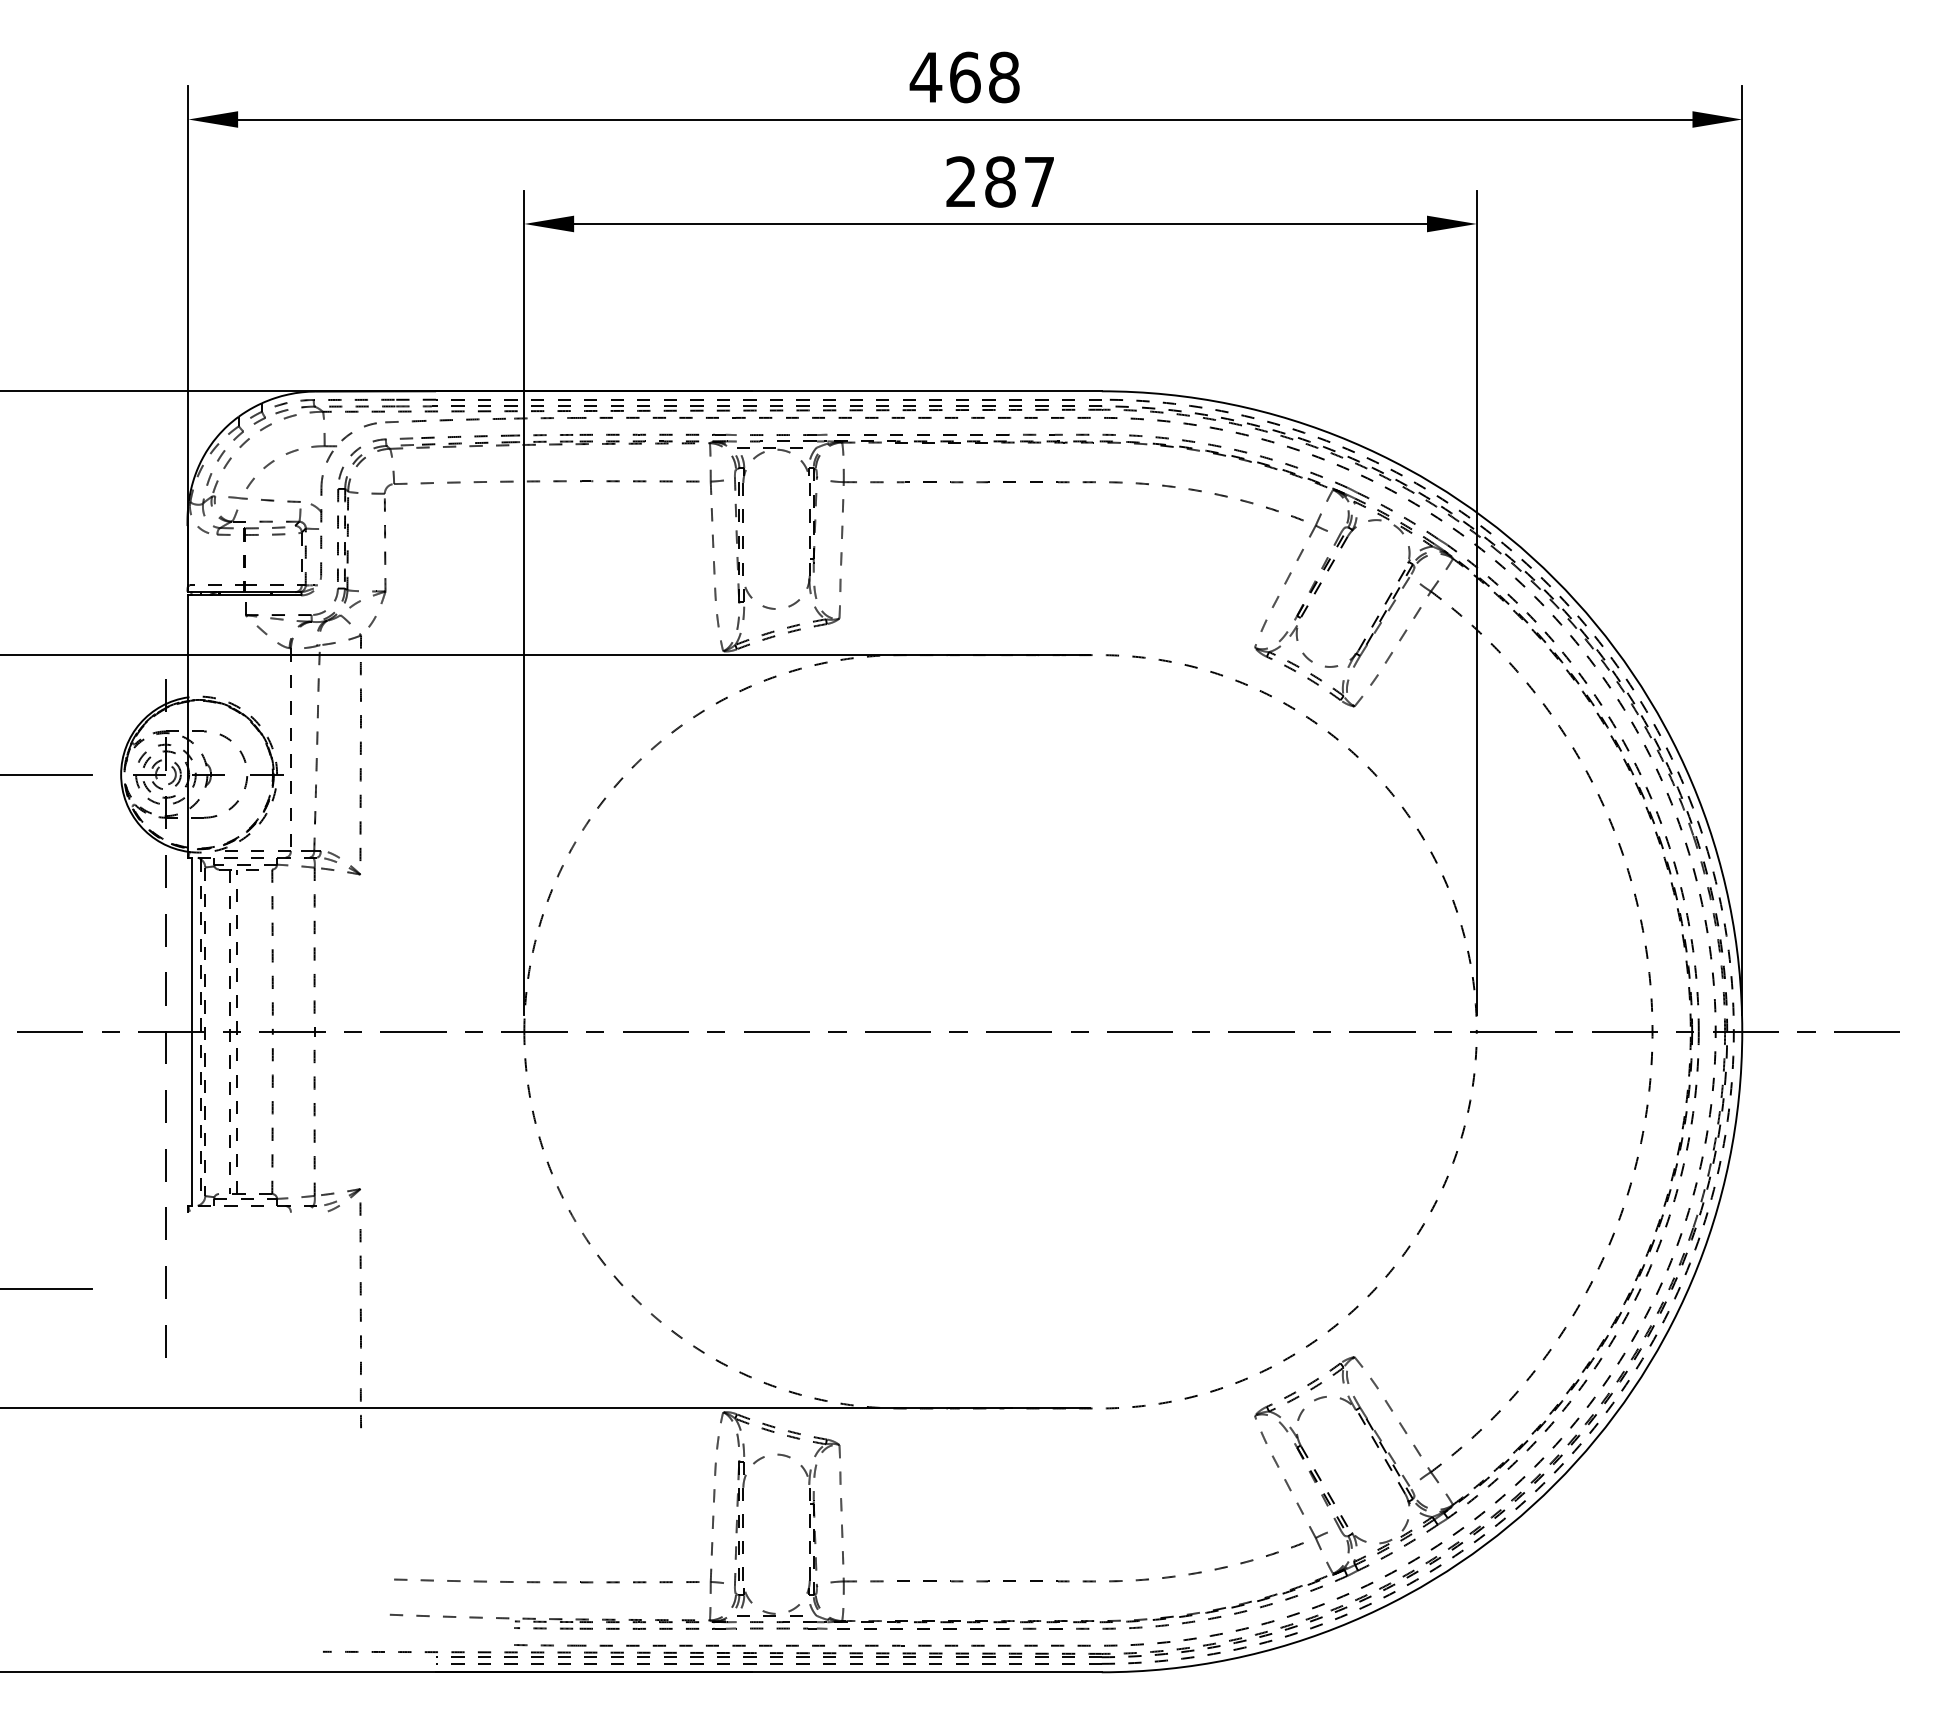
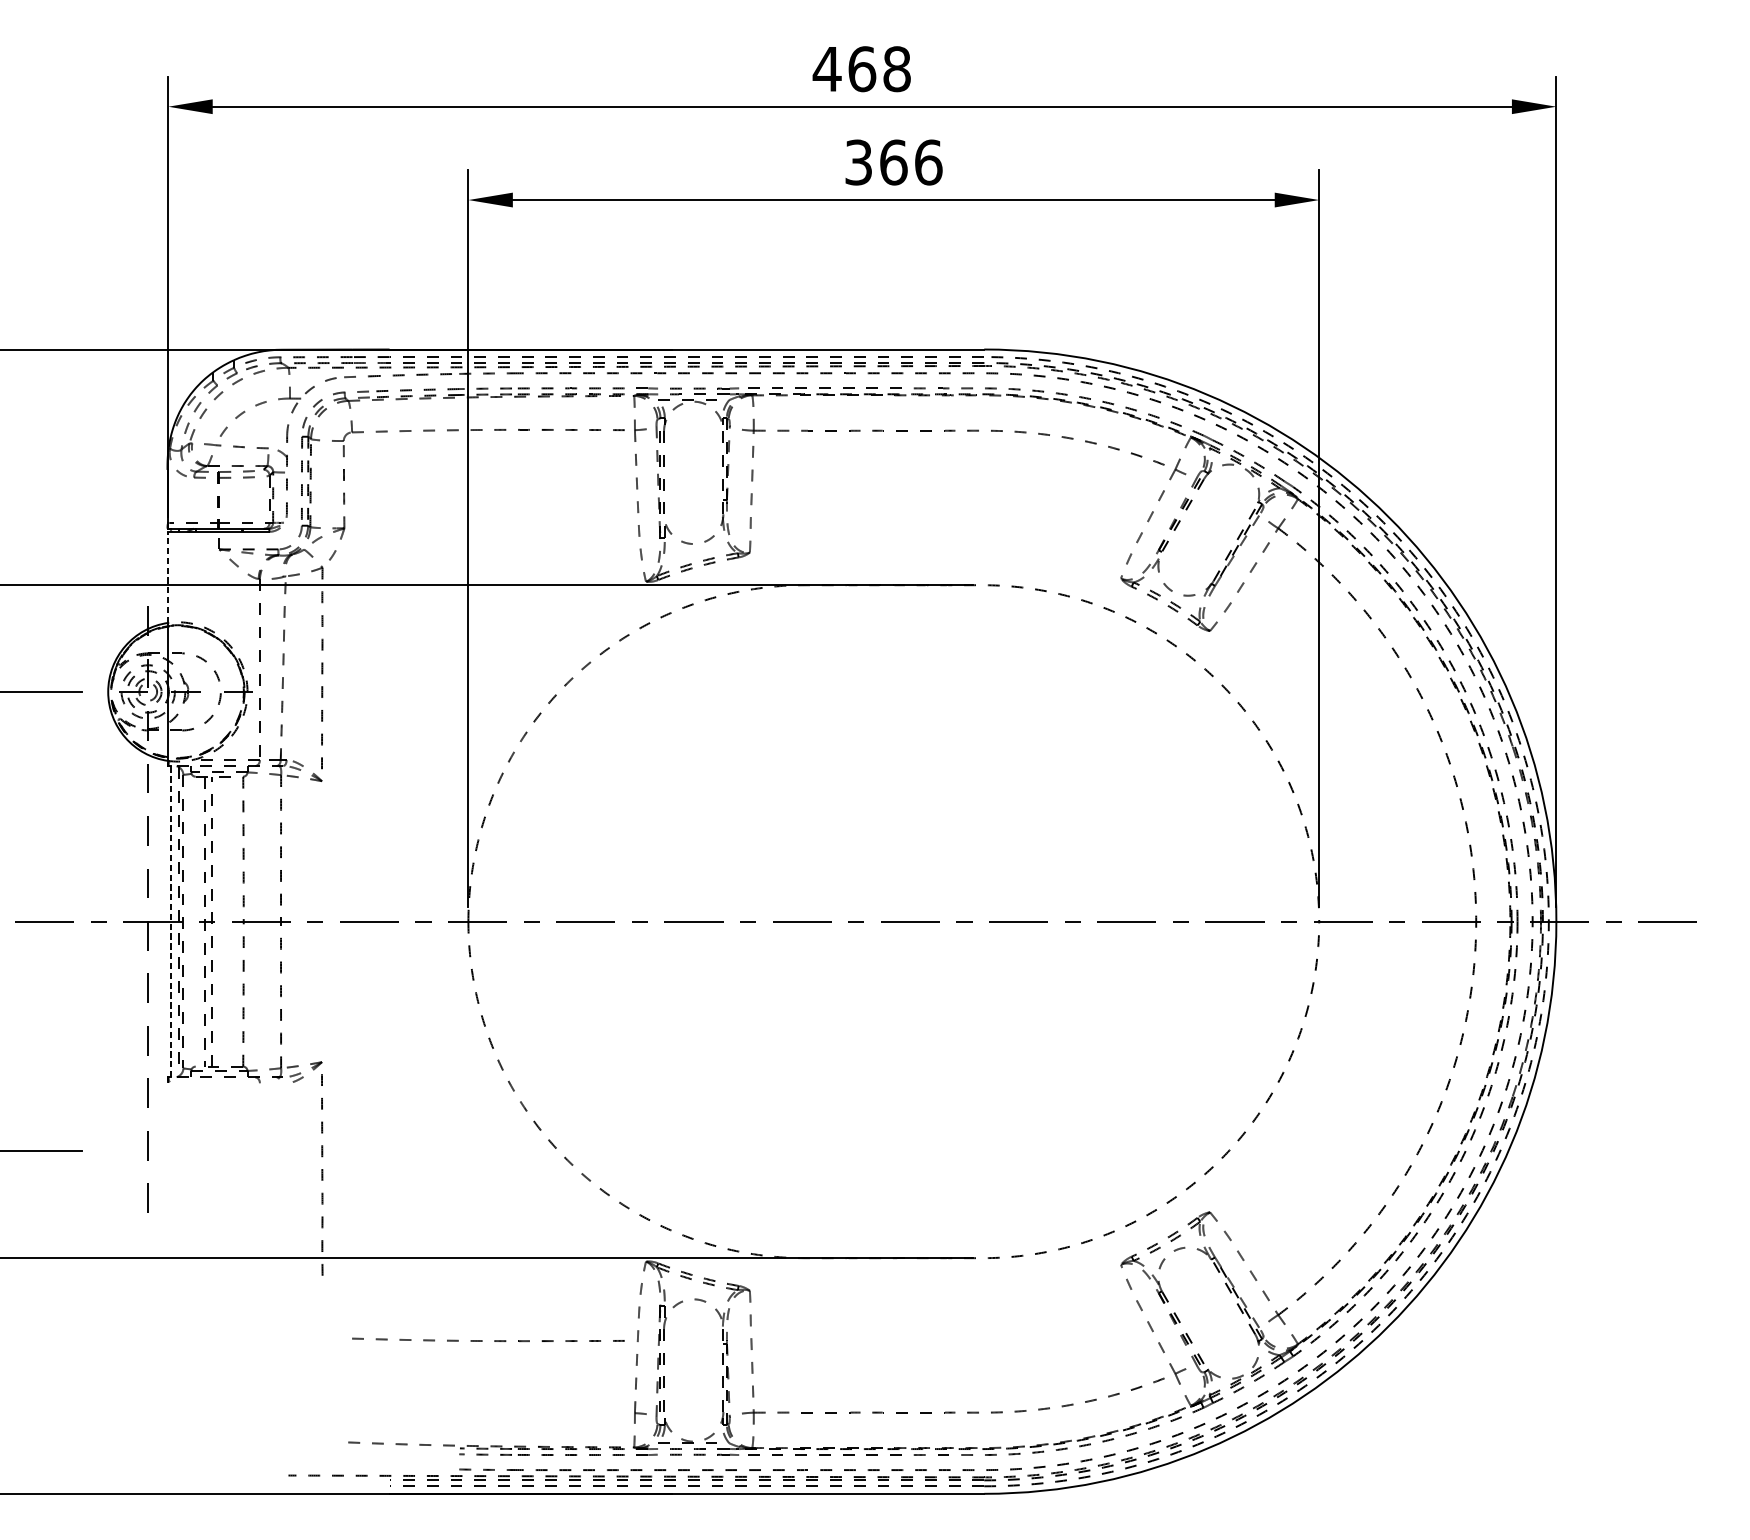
text: (1000, 181) -> (893, 162), 287 -> 366
line: (188, 645) -> (168, 576), solid -> dashed
line: (191, 1031) -> (171, 921), solid -> dashed
curve: (540, 1582) -> (482, 1341), moved

